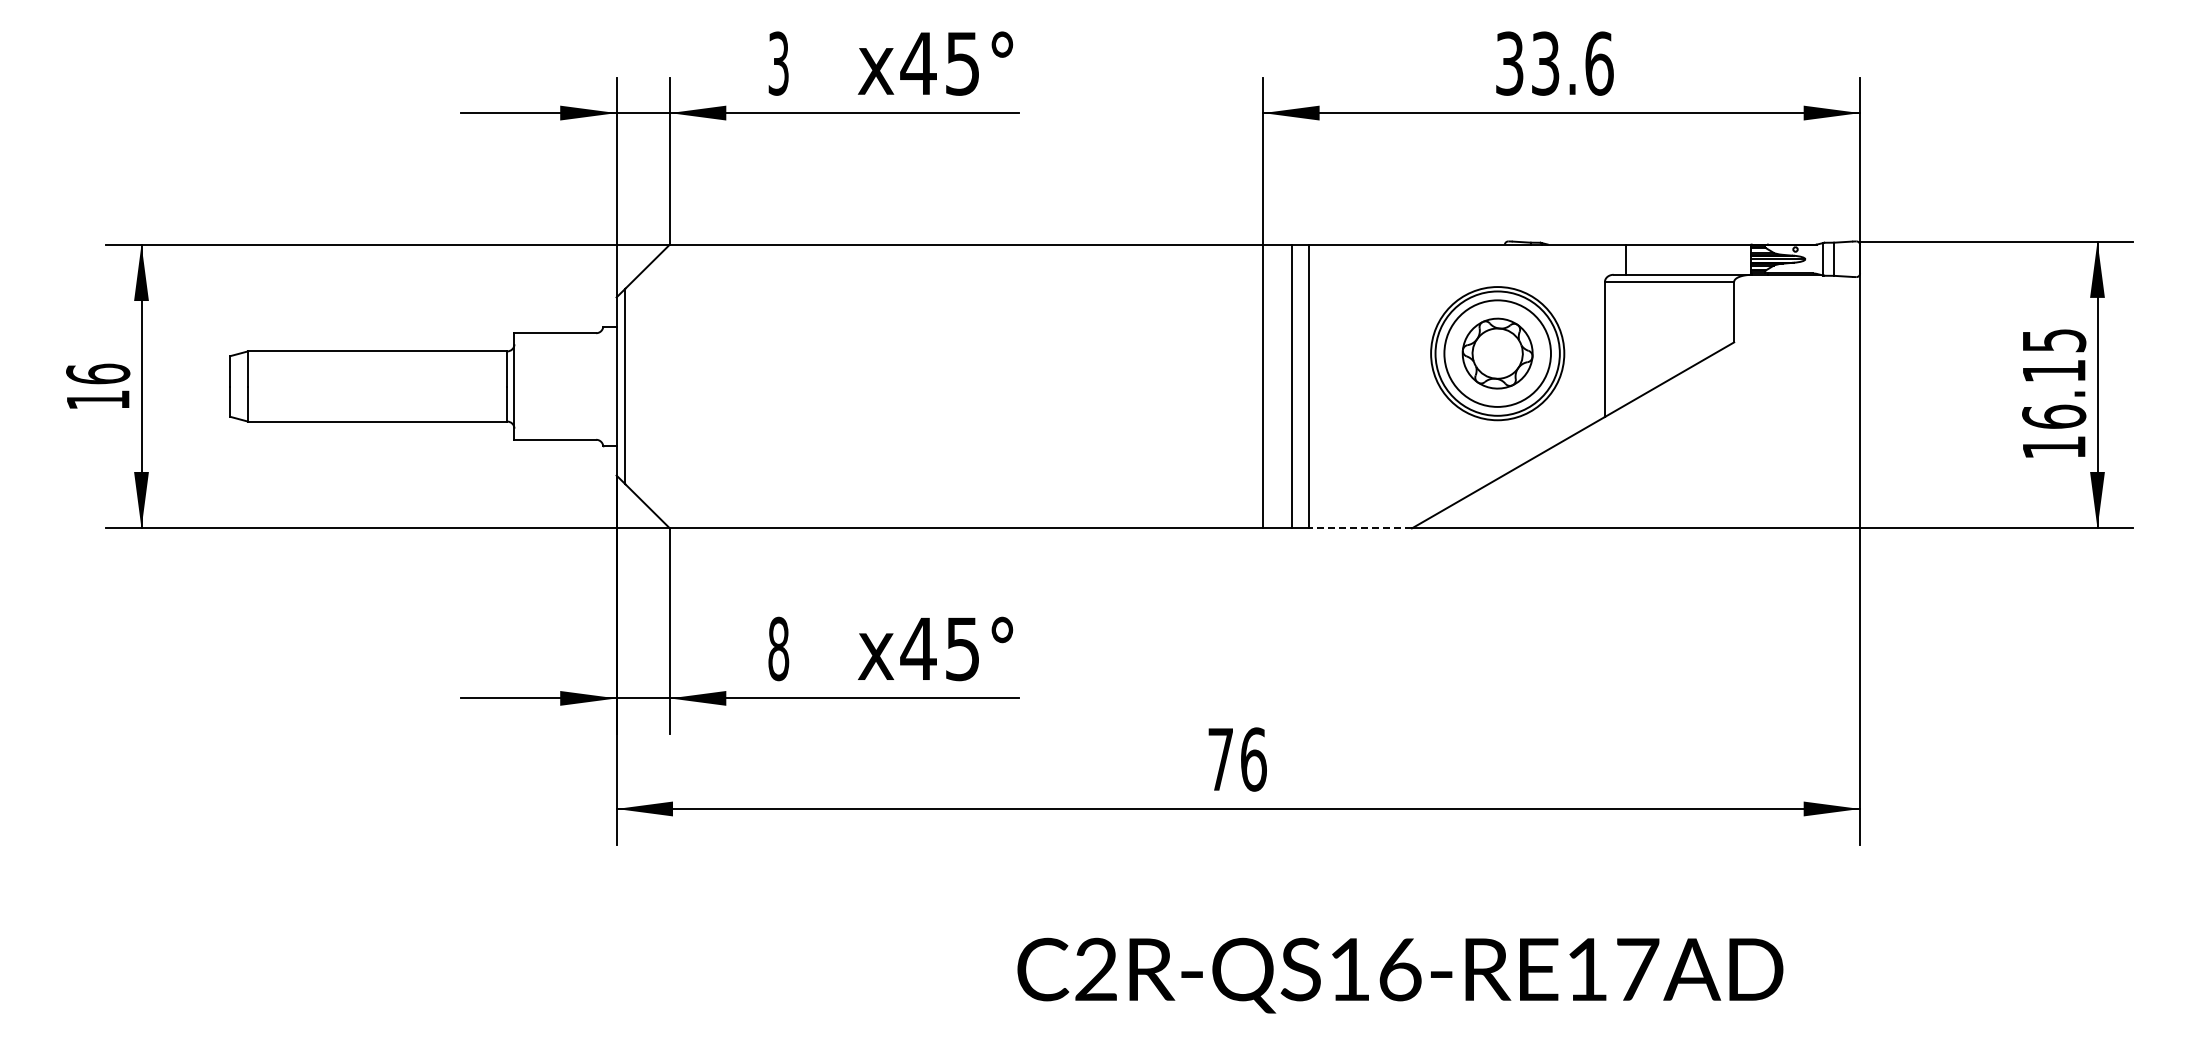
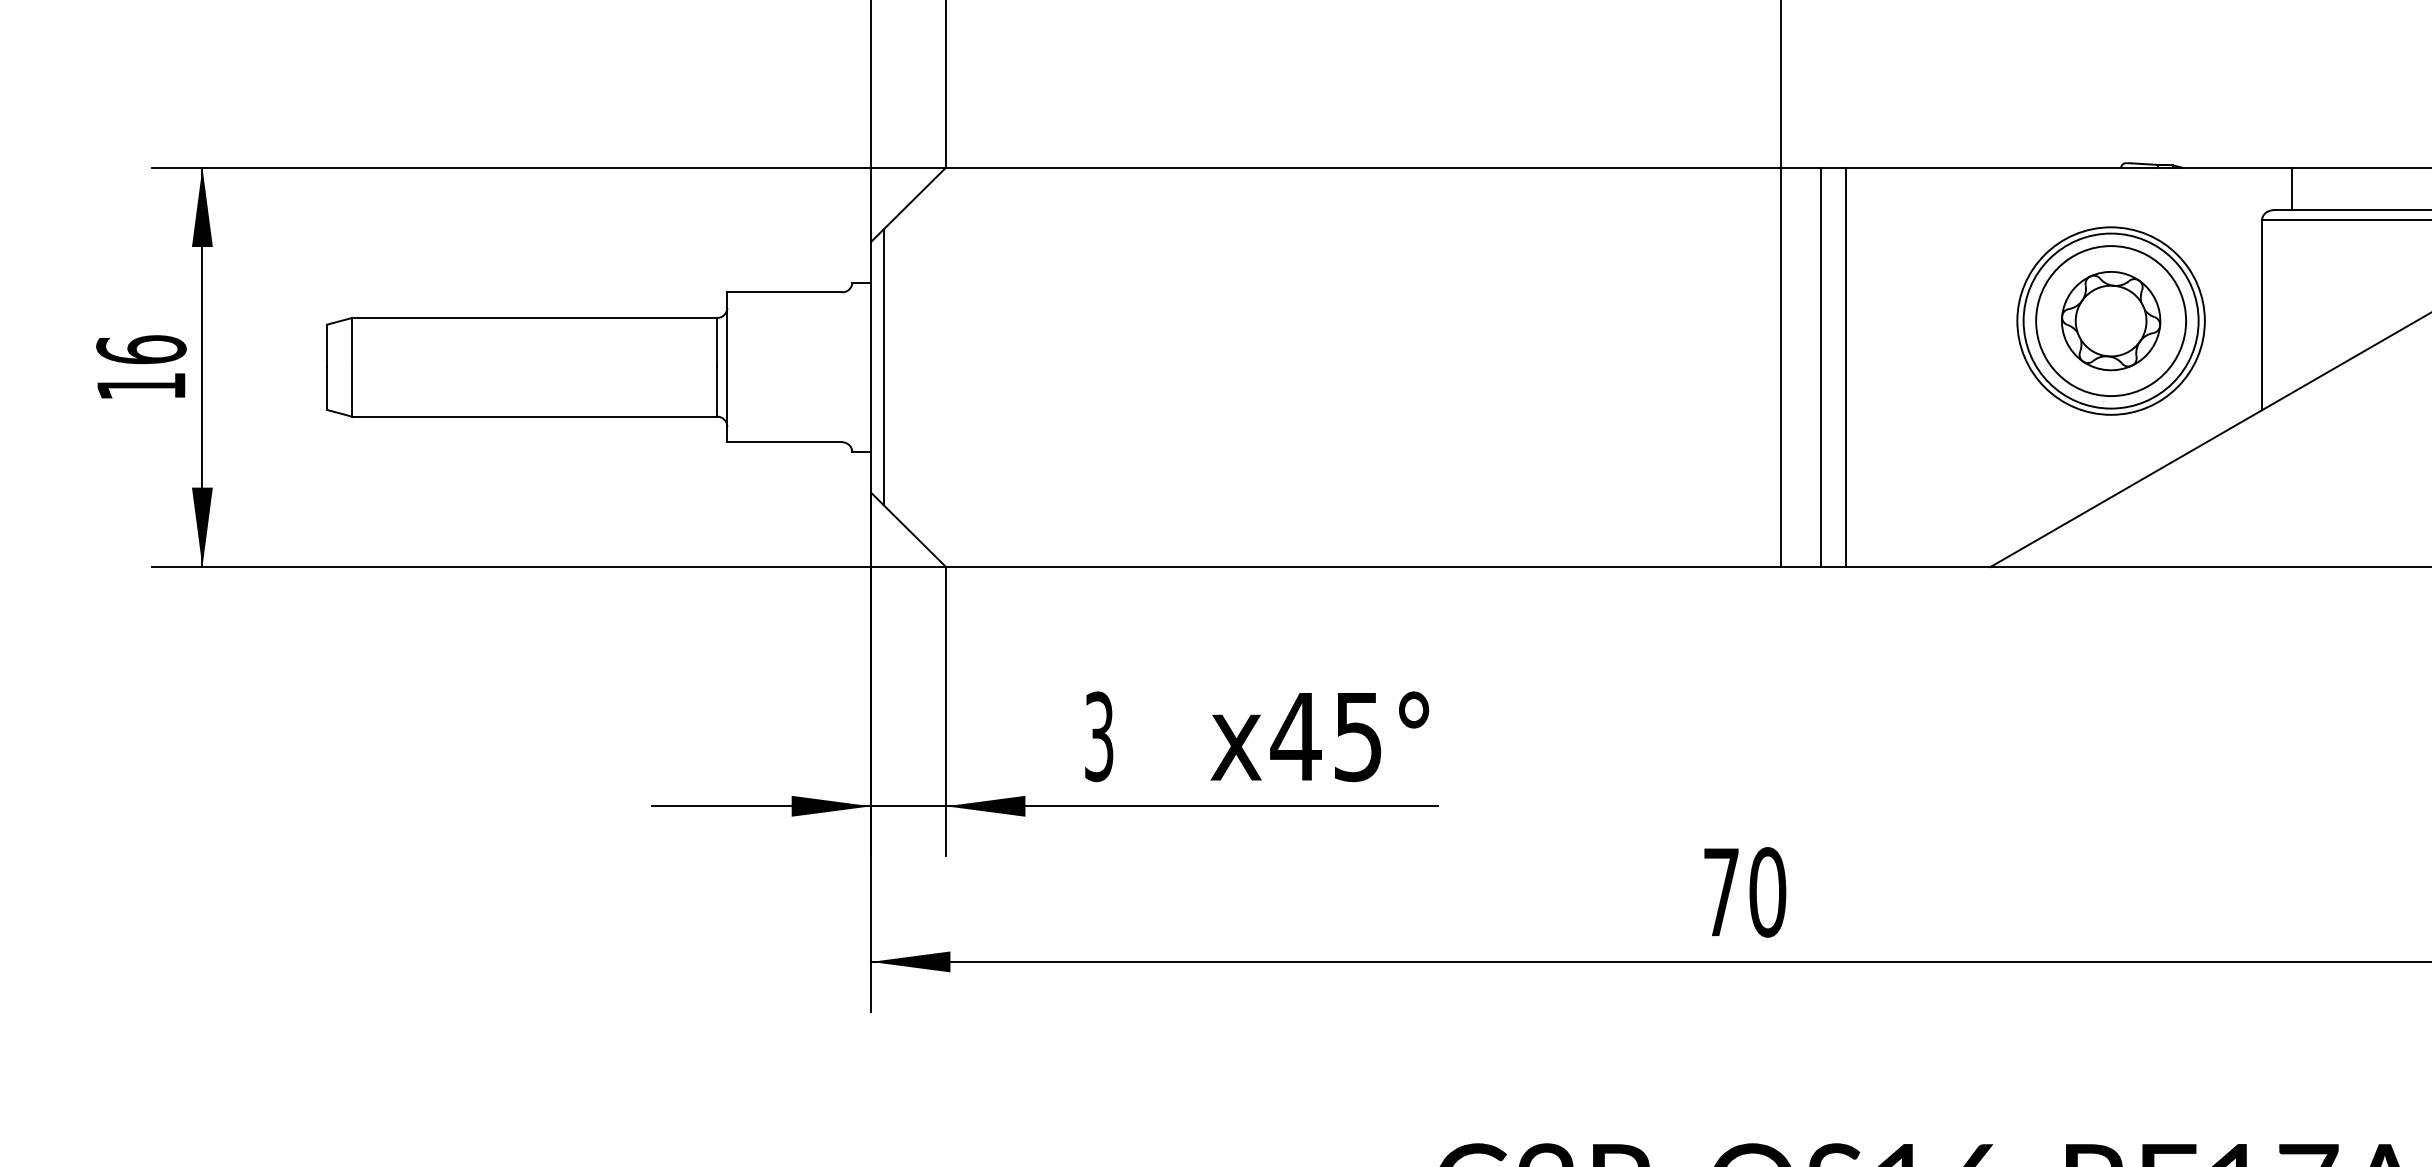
line: (1360, 528) -> (1918, 567), dashed -> solid
text: (778, 648) -> (1098, 736), 8 -> 3
text: (1253, 759) -> (1767, 892), 76 -> 70

